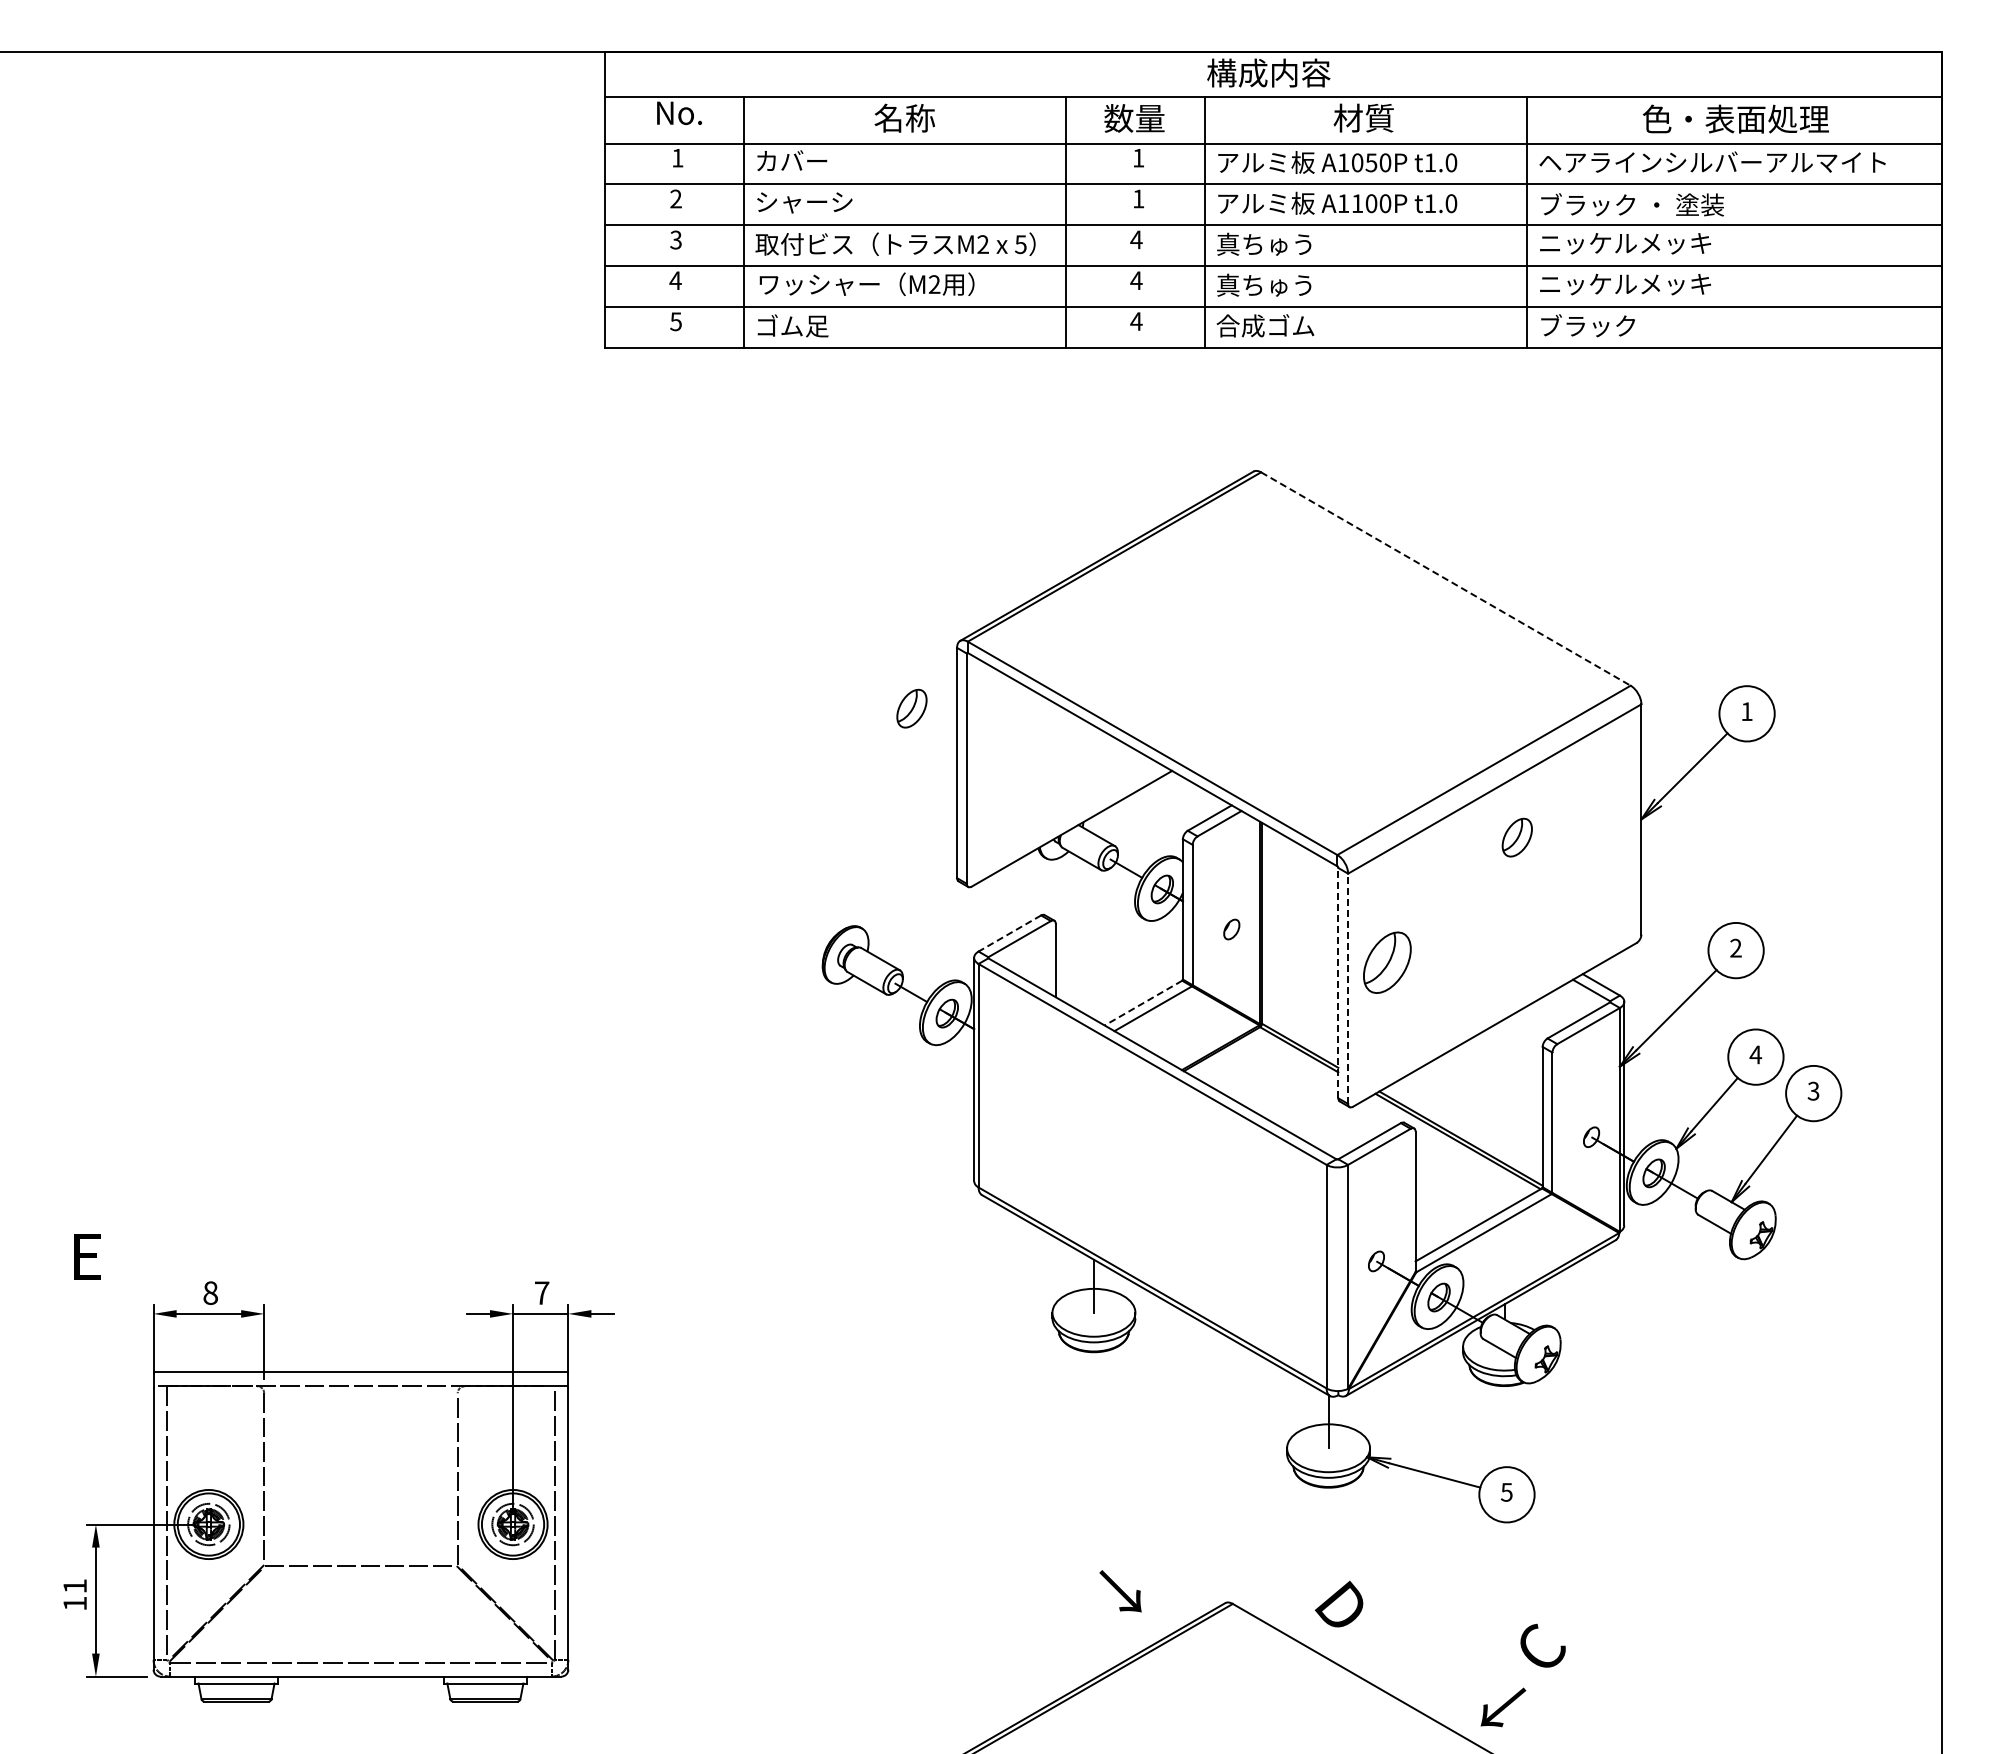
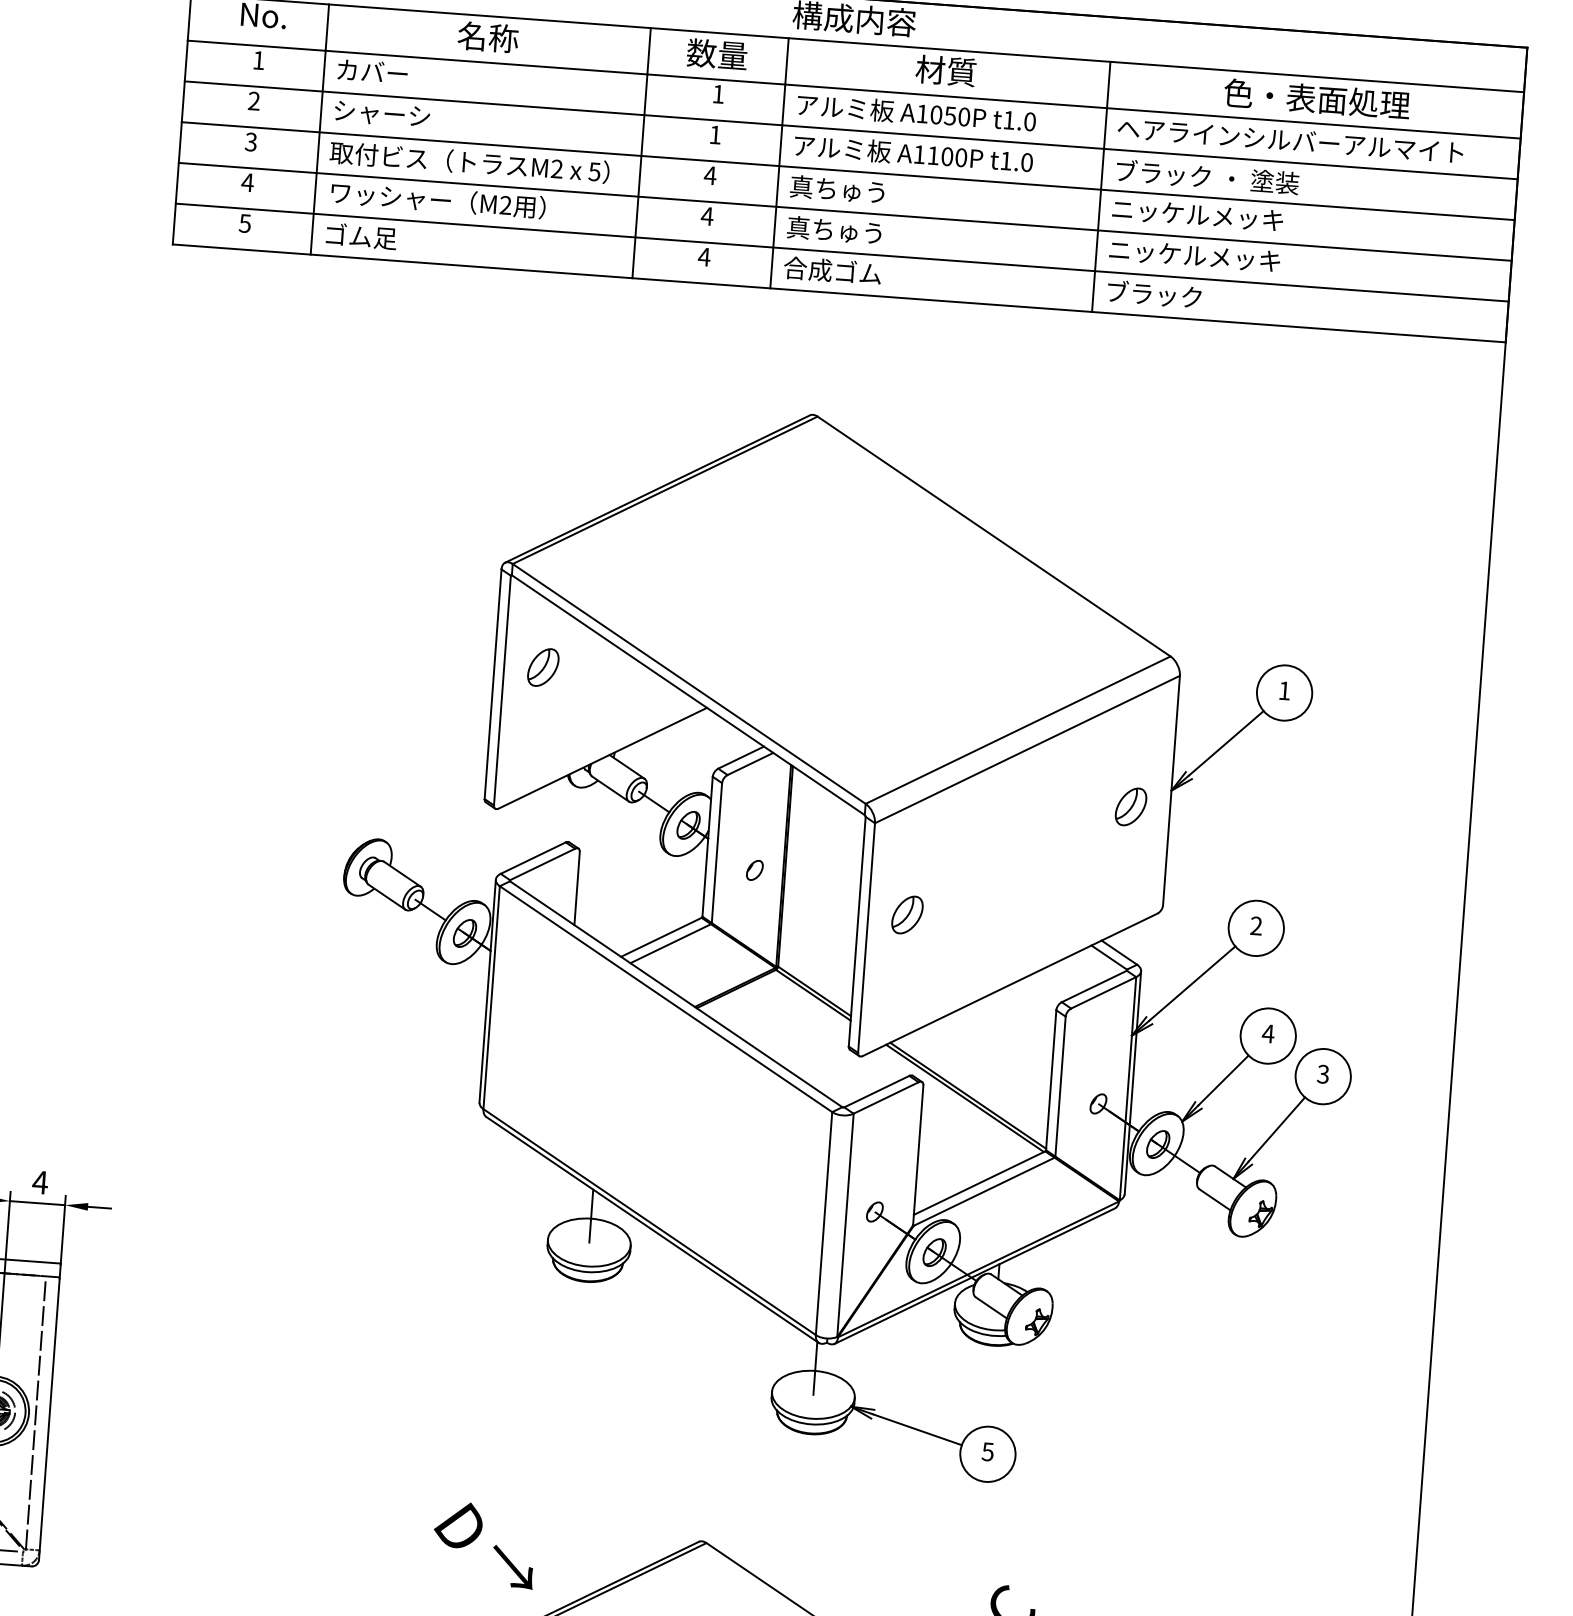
line: (1446, 579) -> (994, 537), dashed -> solid
part: (911, 708) -> (542, 667), moved
part: (1516, 837) -> (1130, 806), moved
line: (1009, 933) -> (532, 858), dashed -> solid
part: (1386, 962) -> (906, 914), size x0.62
line: (1338, 982) -> (857, 931), dashed -> solid
line: (1348, 988) -> (866, 937), dashed -> solid
line: (1143, 1003) -> (661, 937), dashed -> solid
text: (541, 1292) -> (39, 1181), 7 -> 4
text: (1120, 1591) -> (512, 1567), moved
text: (1339, 1603) -> (458, 1524), moved

